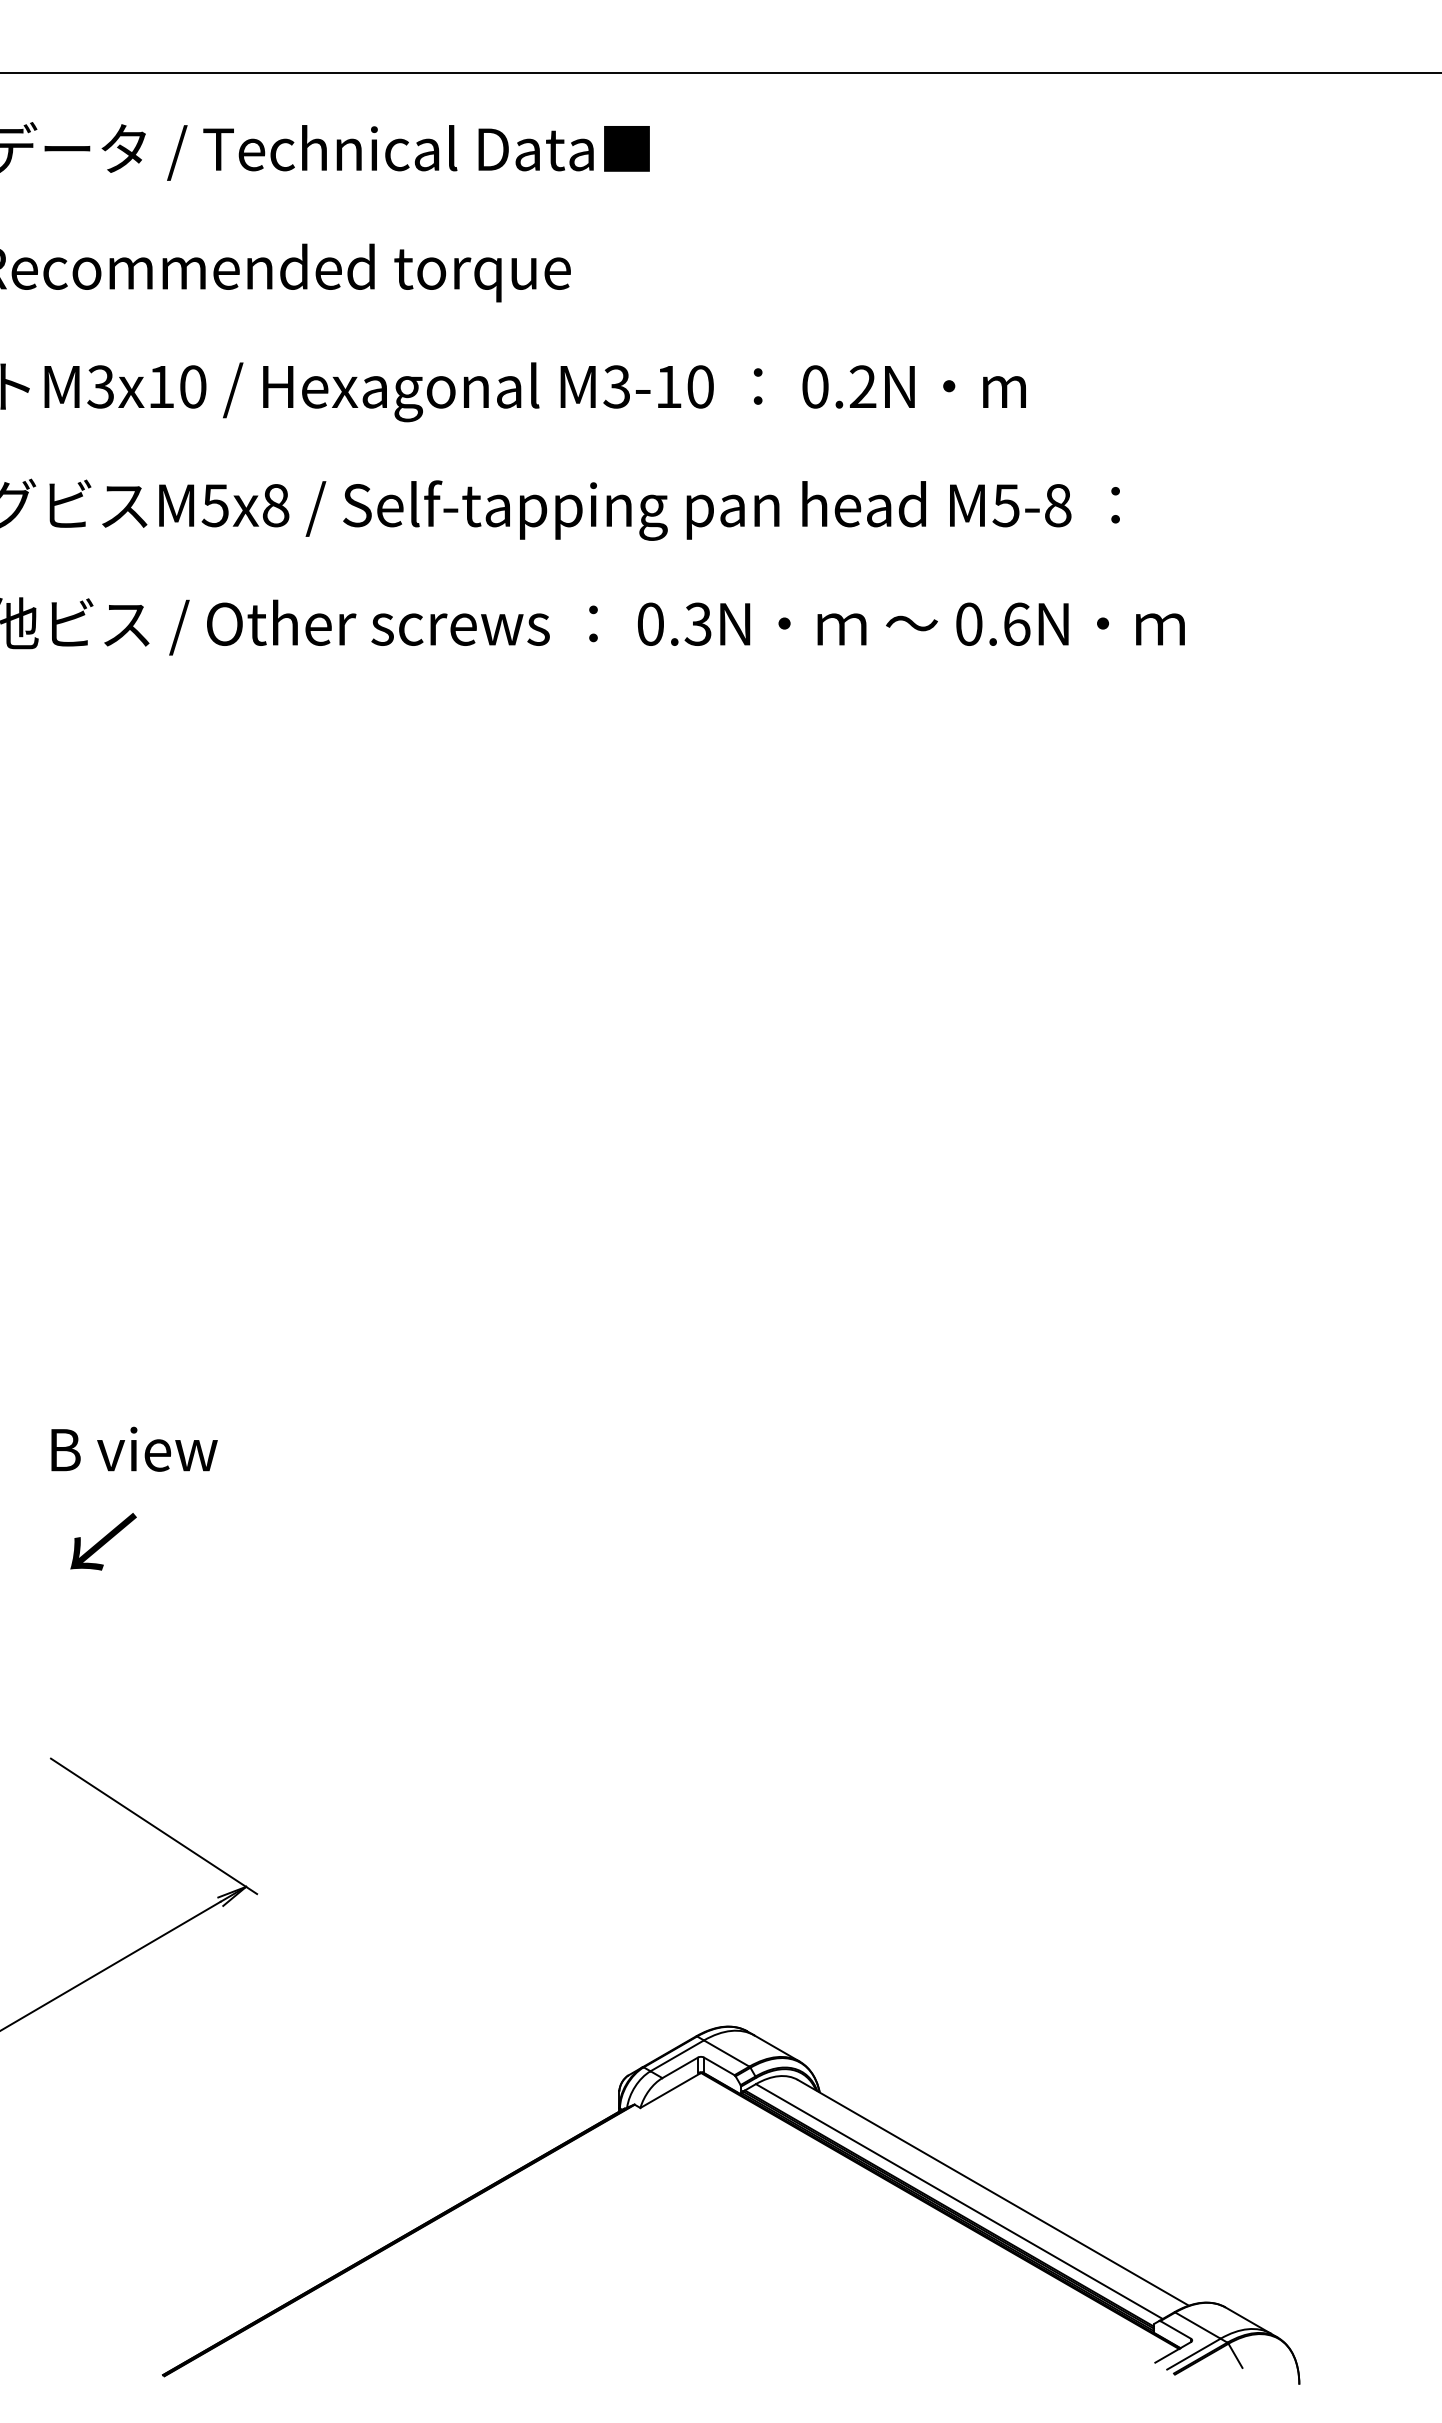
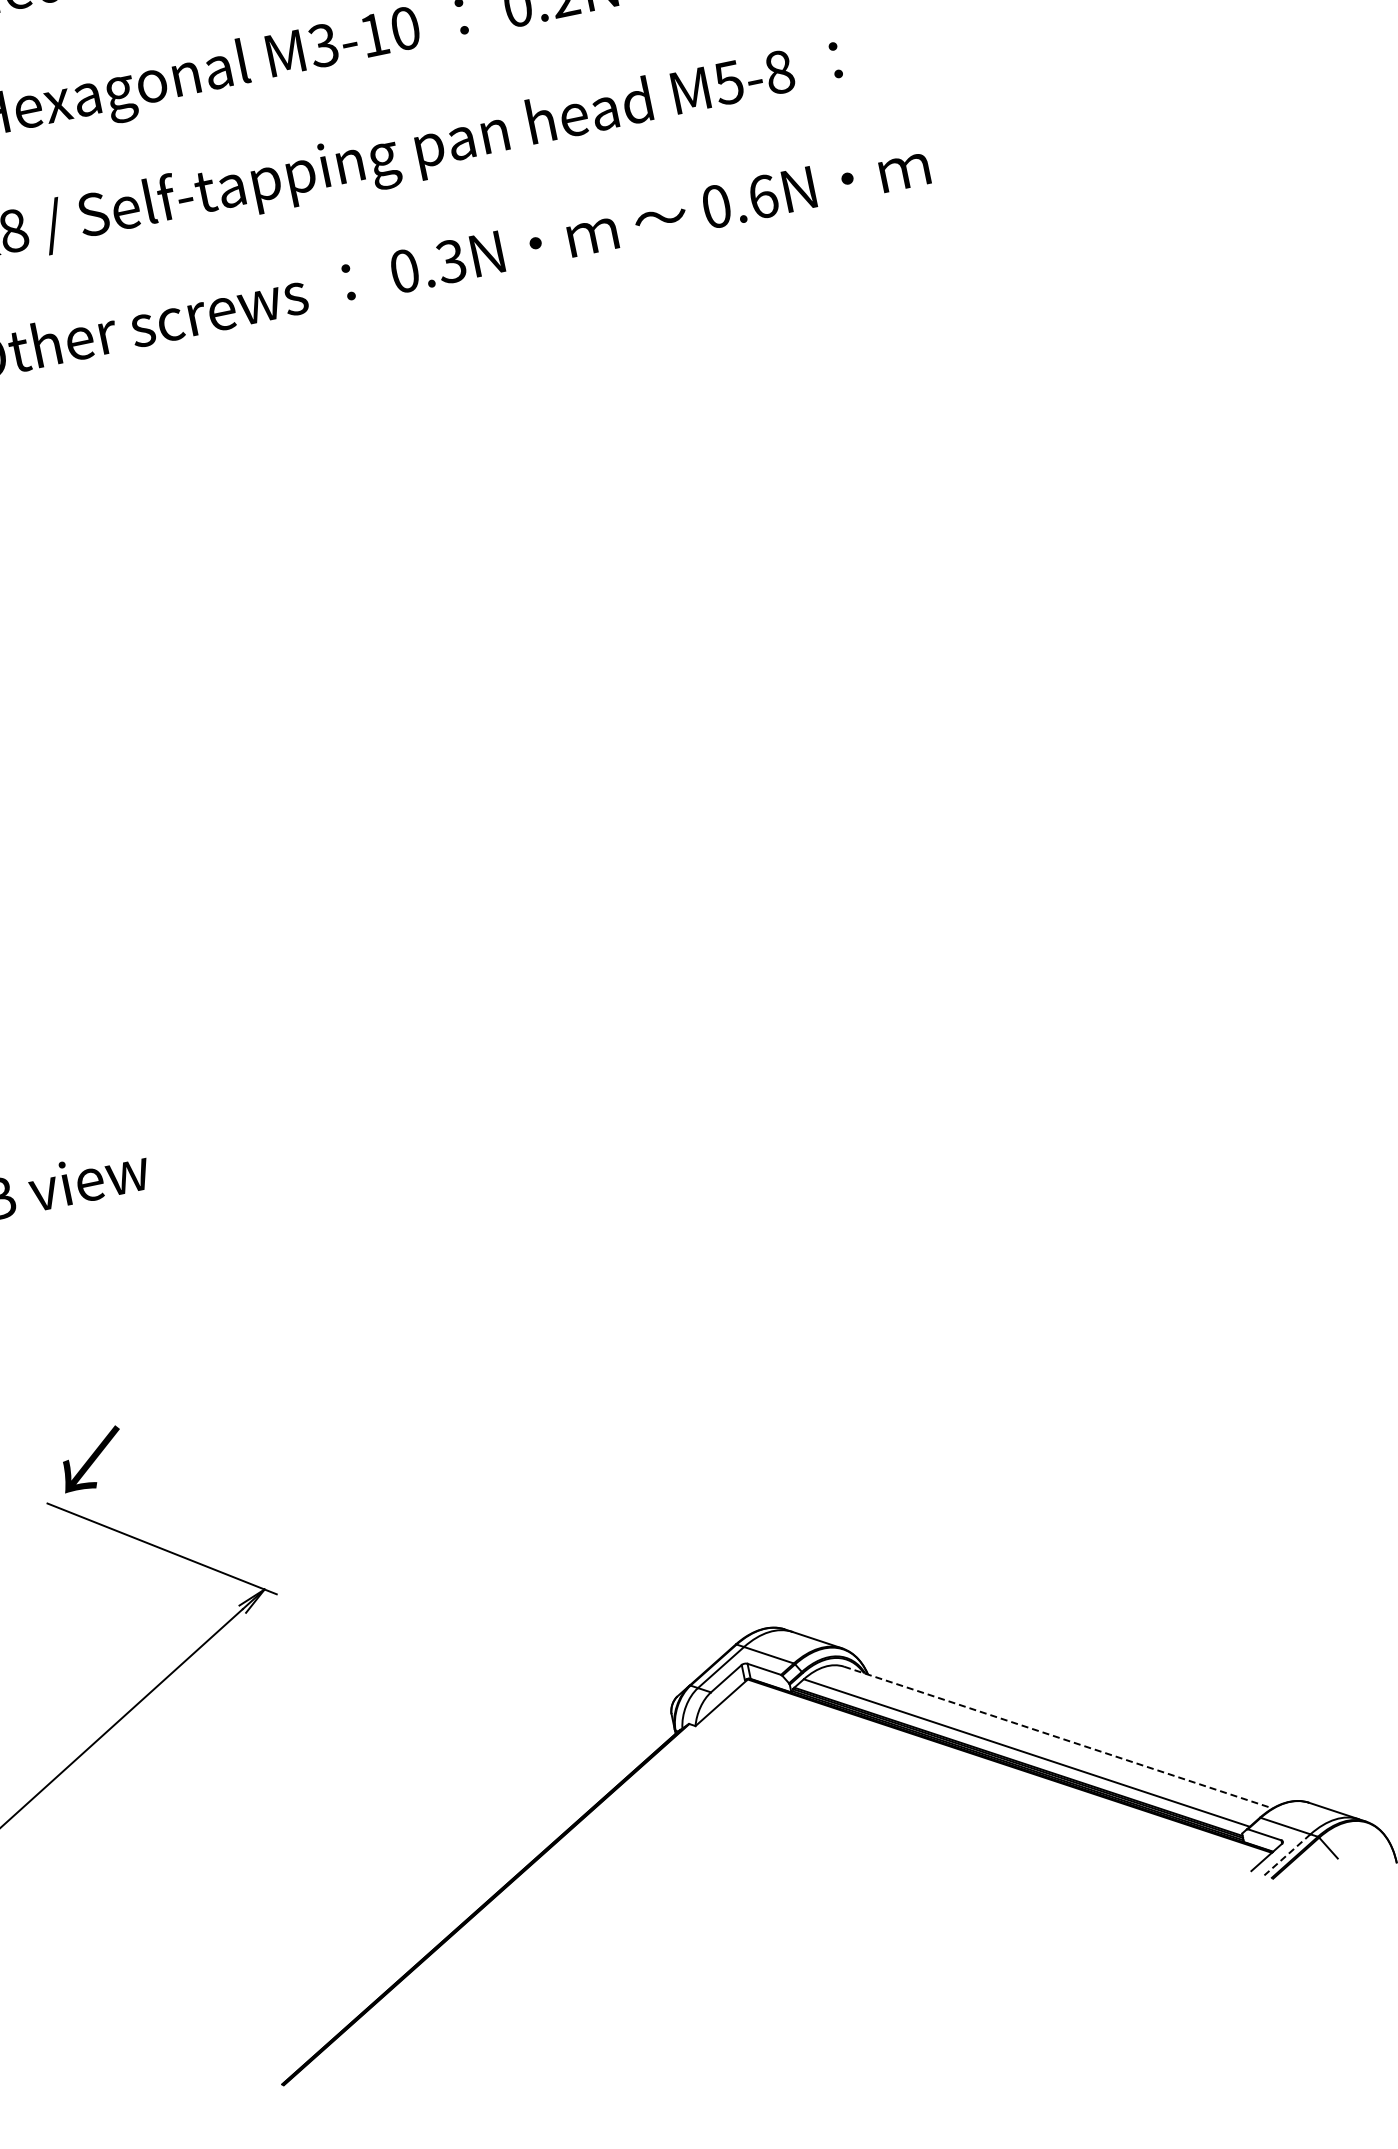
text: (103, 1541) -> (92, 1459), moved
line: (993, 2192) -> (1058, 1737), solid -> dashed
line: (1193, 2354) -> (1287, 1855), solid -> dashed

